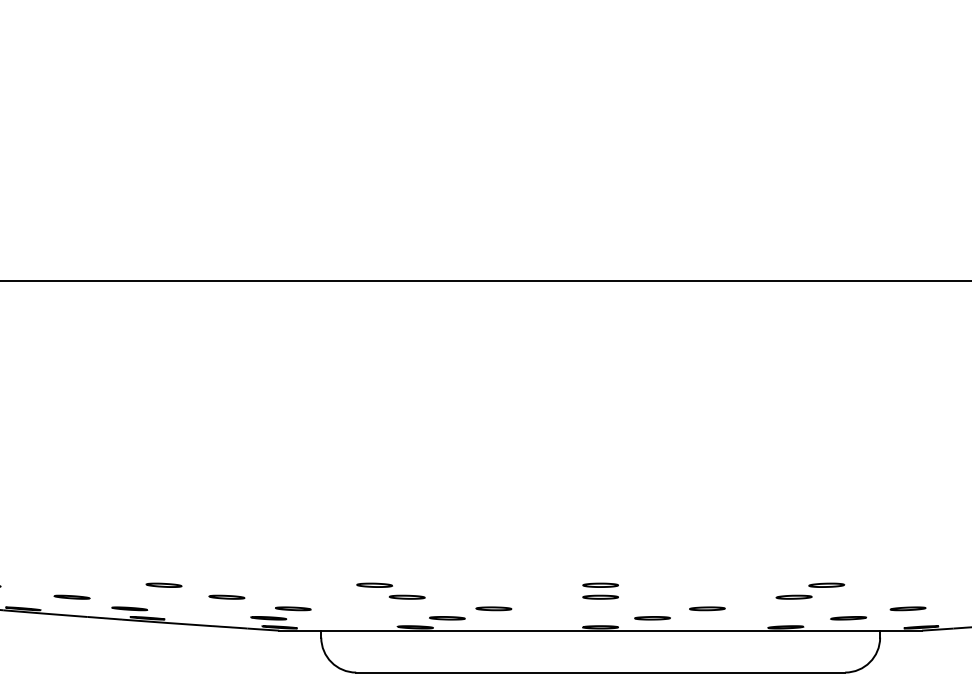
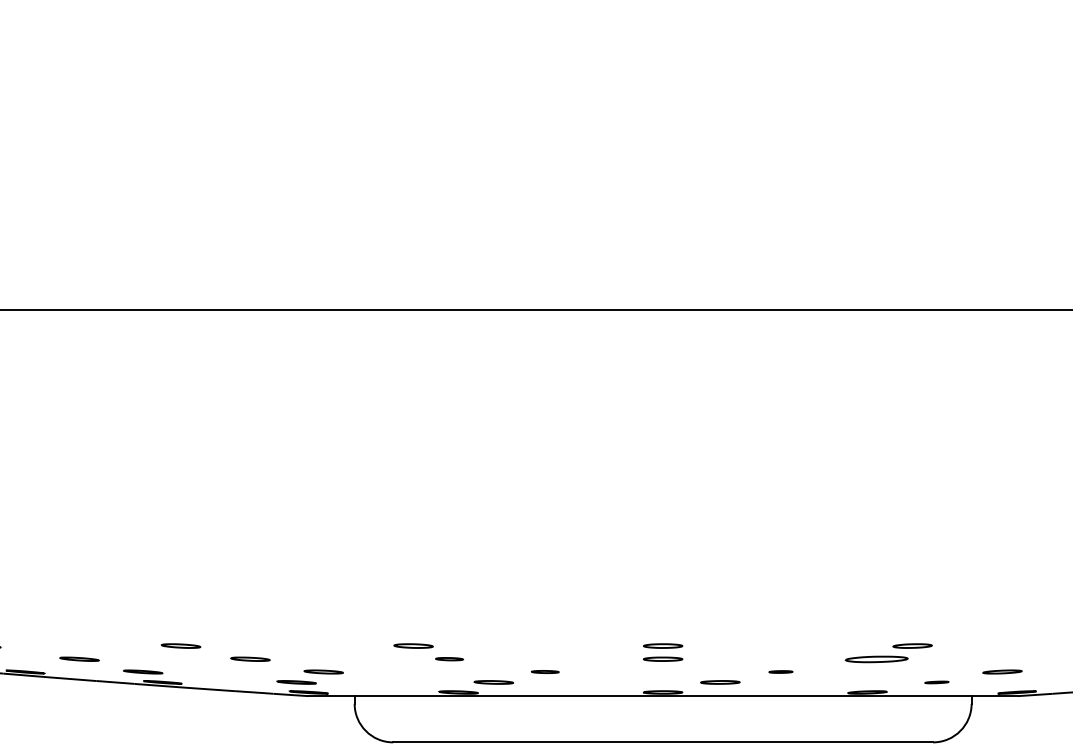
part: (407, 596) -> (449, 658), size x0.7
part: (793, 596) -> (876, 658), size x1.6
part: (494, 608) -> (545, 671), size x0.7
part: (707, 608) -> (780, 671), size x0.6
part: (848, 618) -> (936, 682), size x0.6

